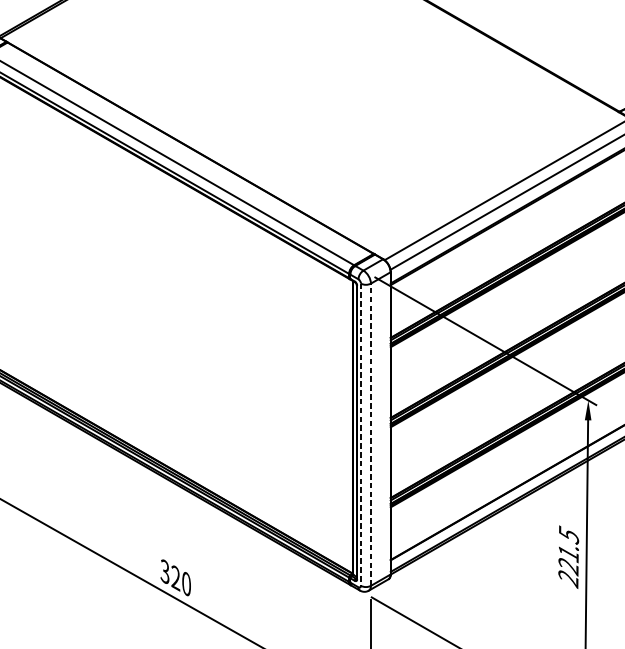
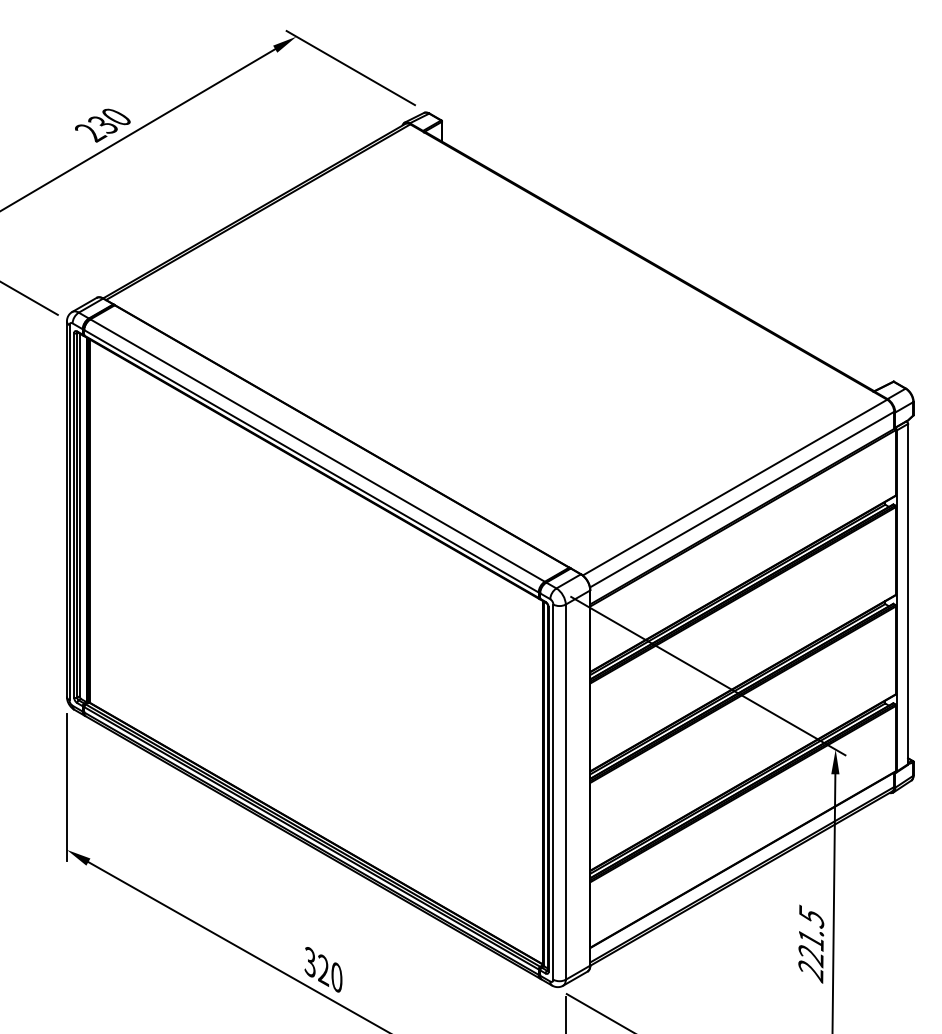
line: (361, 435) -> (553, 792), dashed -> solid
line: (370, 435) -> (565, 792), dashed -> solid

